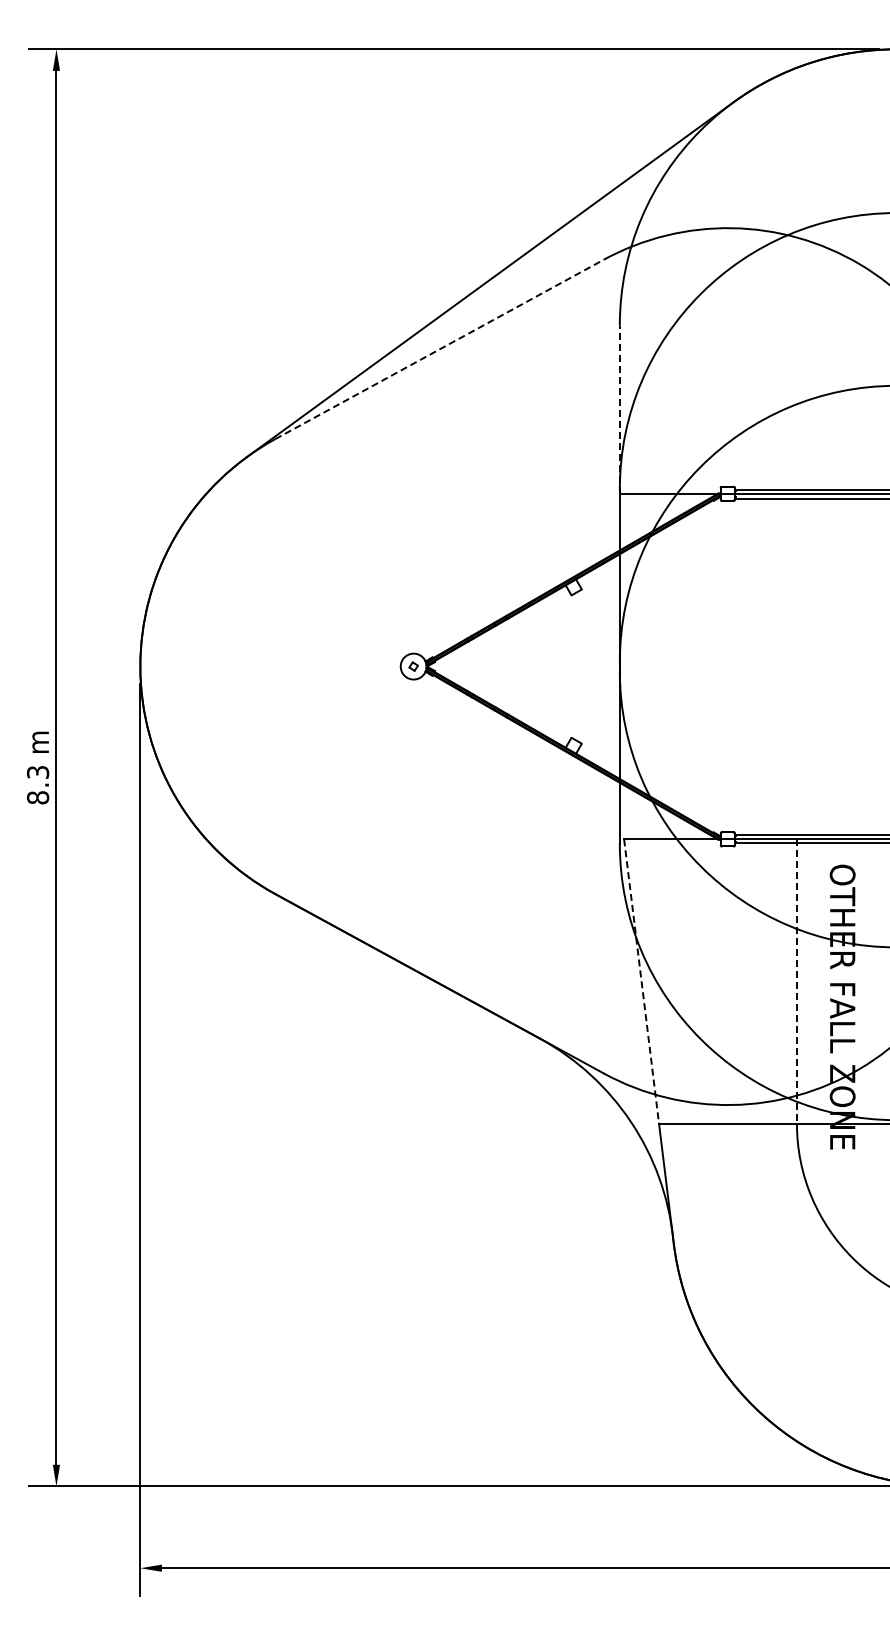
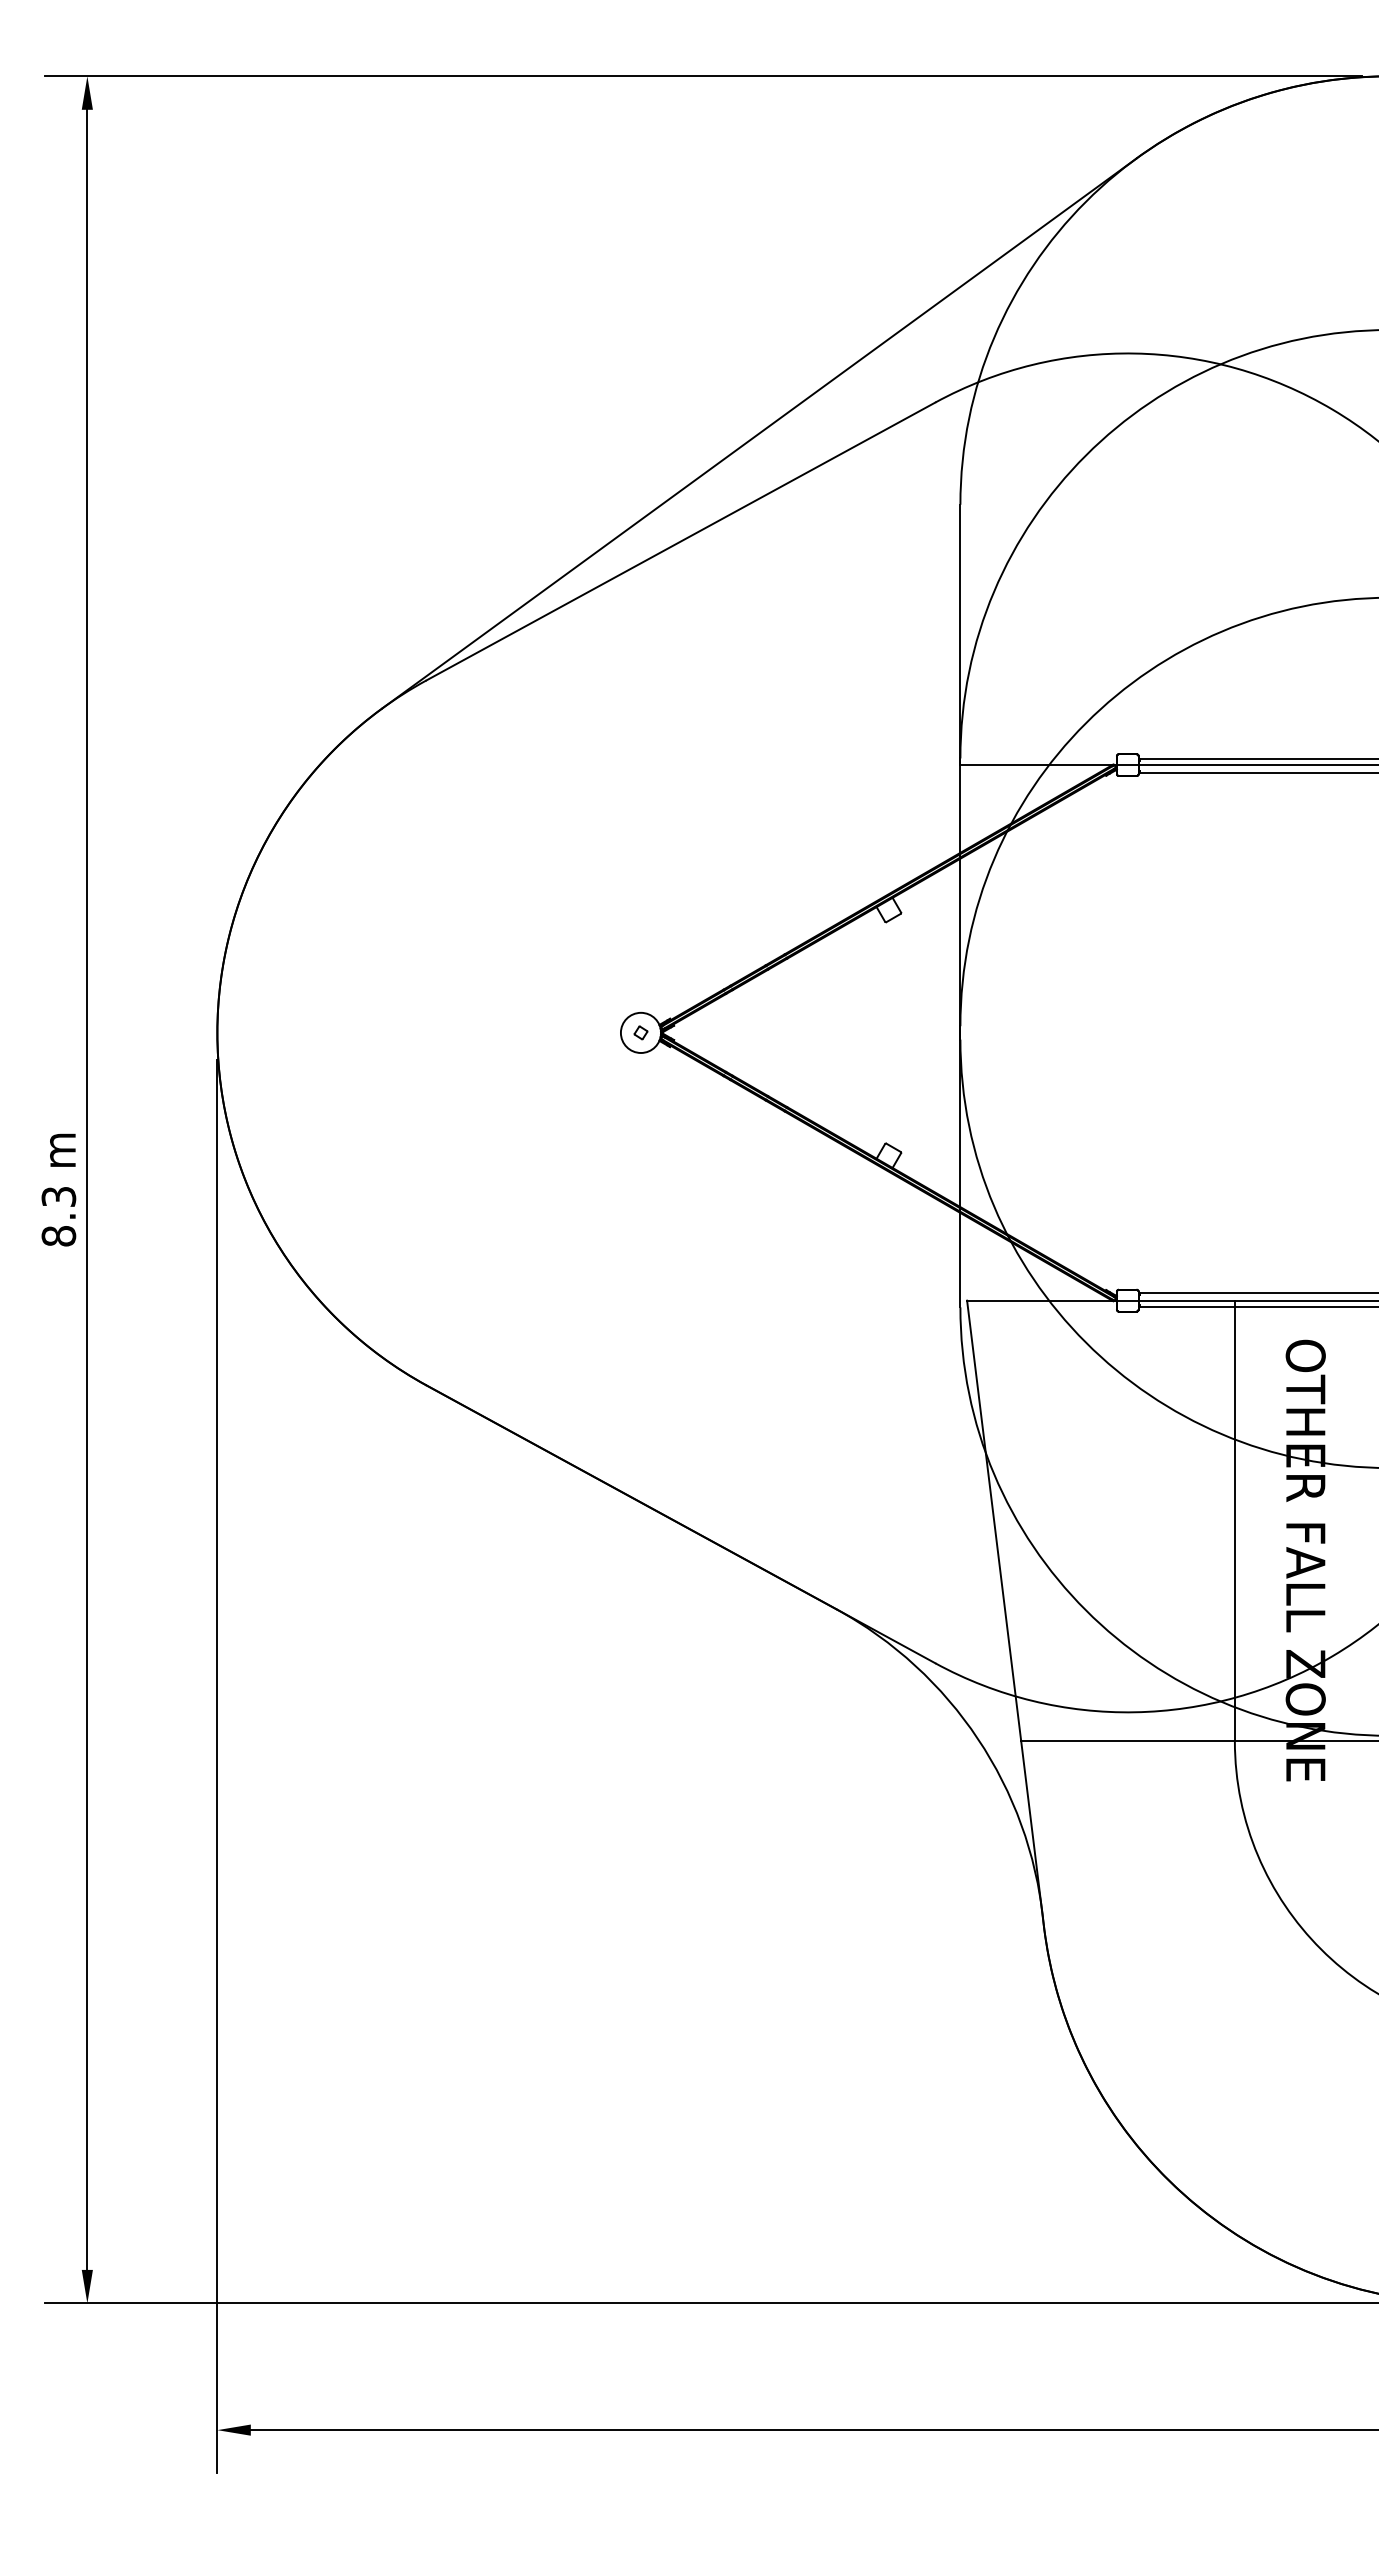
line: (439, 349) -> (680, 541), dashed -> solid
line: (619, 409) -> (959, 634), dashed -> solid
line: (641, 981) -> (994, 1520), dashed -> solid
line: (796, 981) -> (1234, 1520), dashed -> solid

